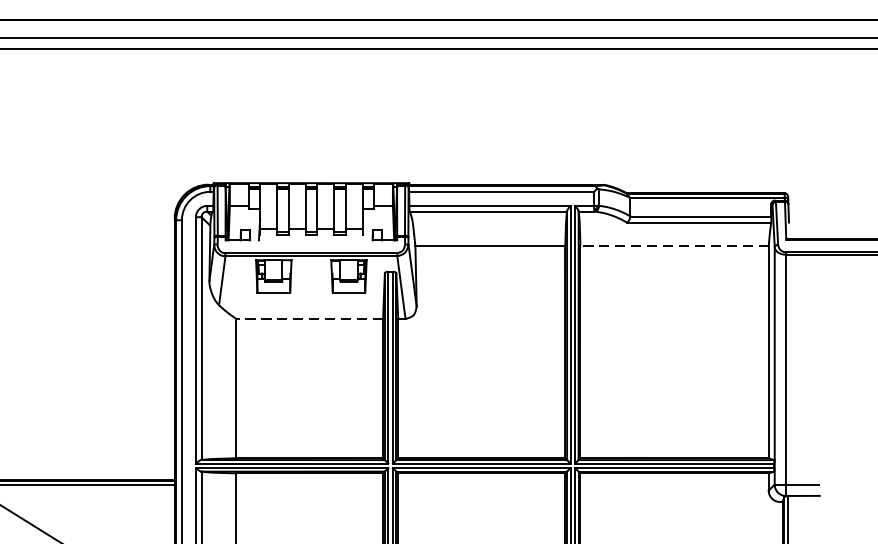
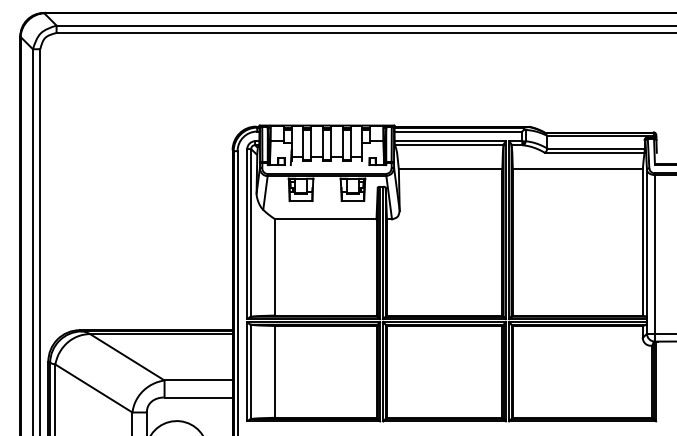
line: (674, 246) -> (577, 169), dashed -> solid
line: (309, 319) -> (325, 219), dashed -> solid

